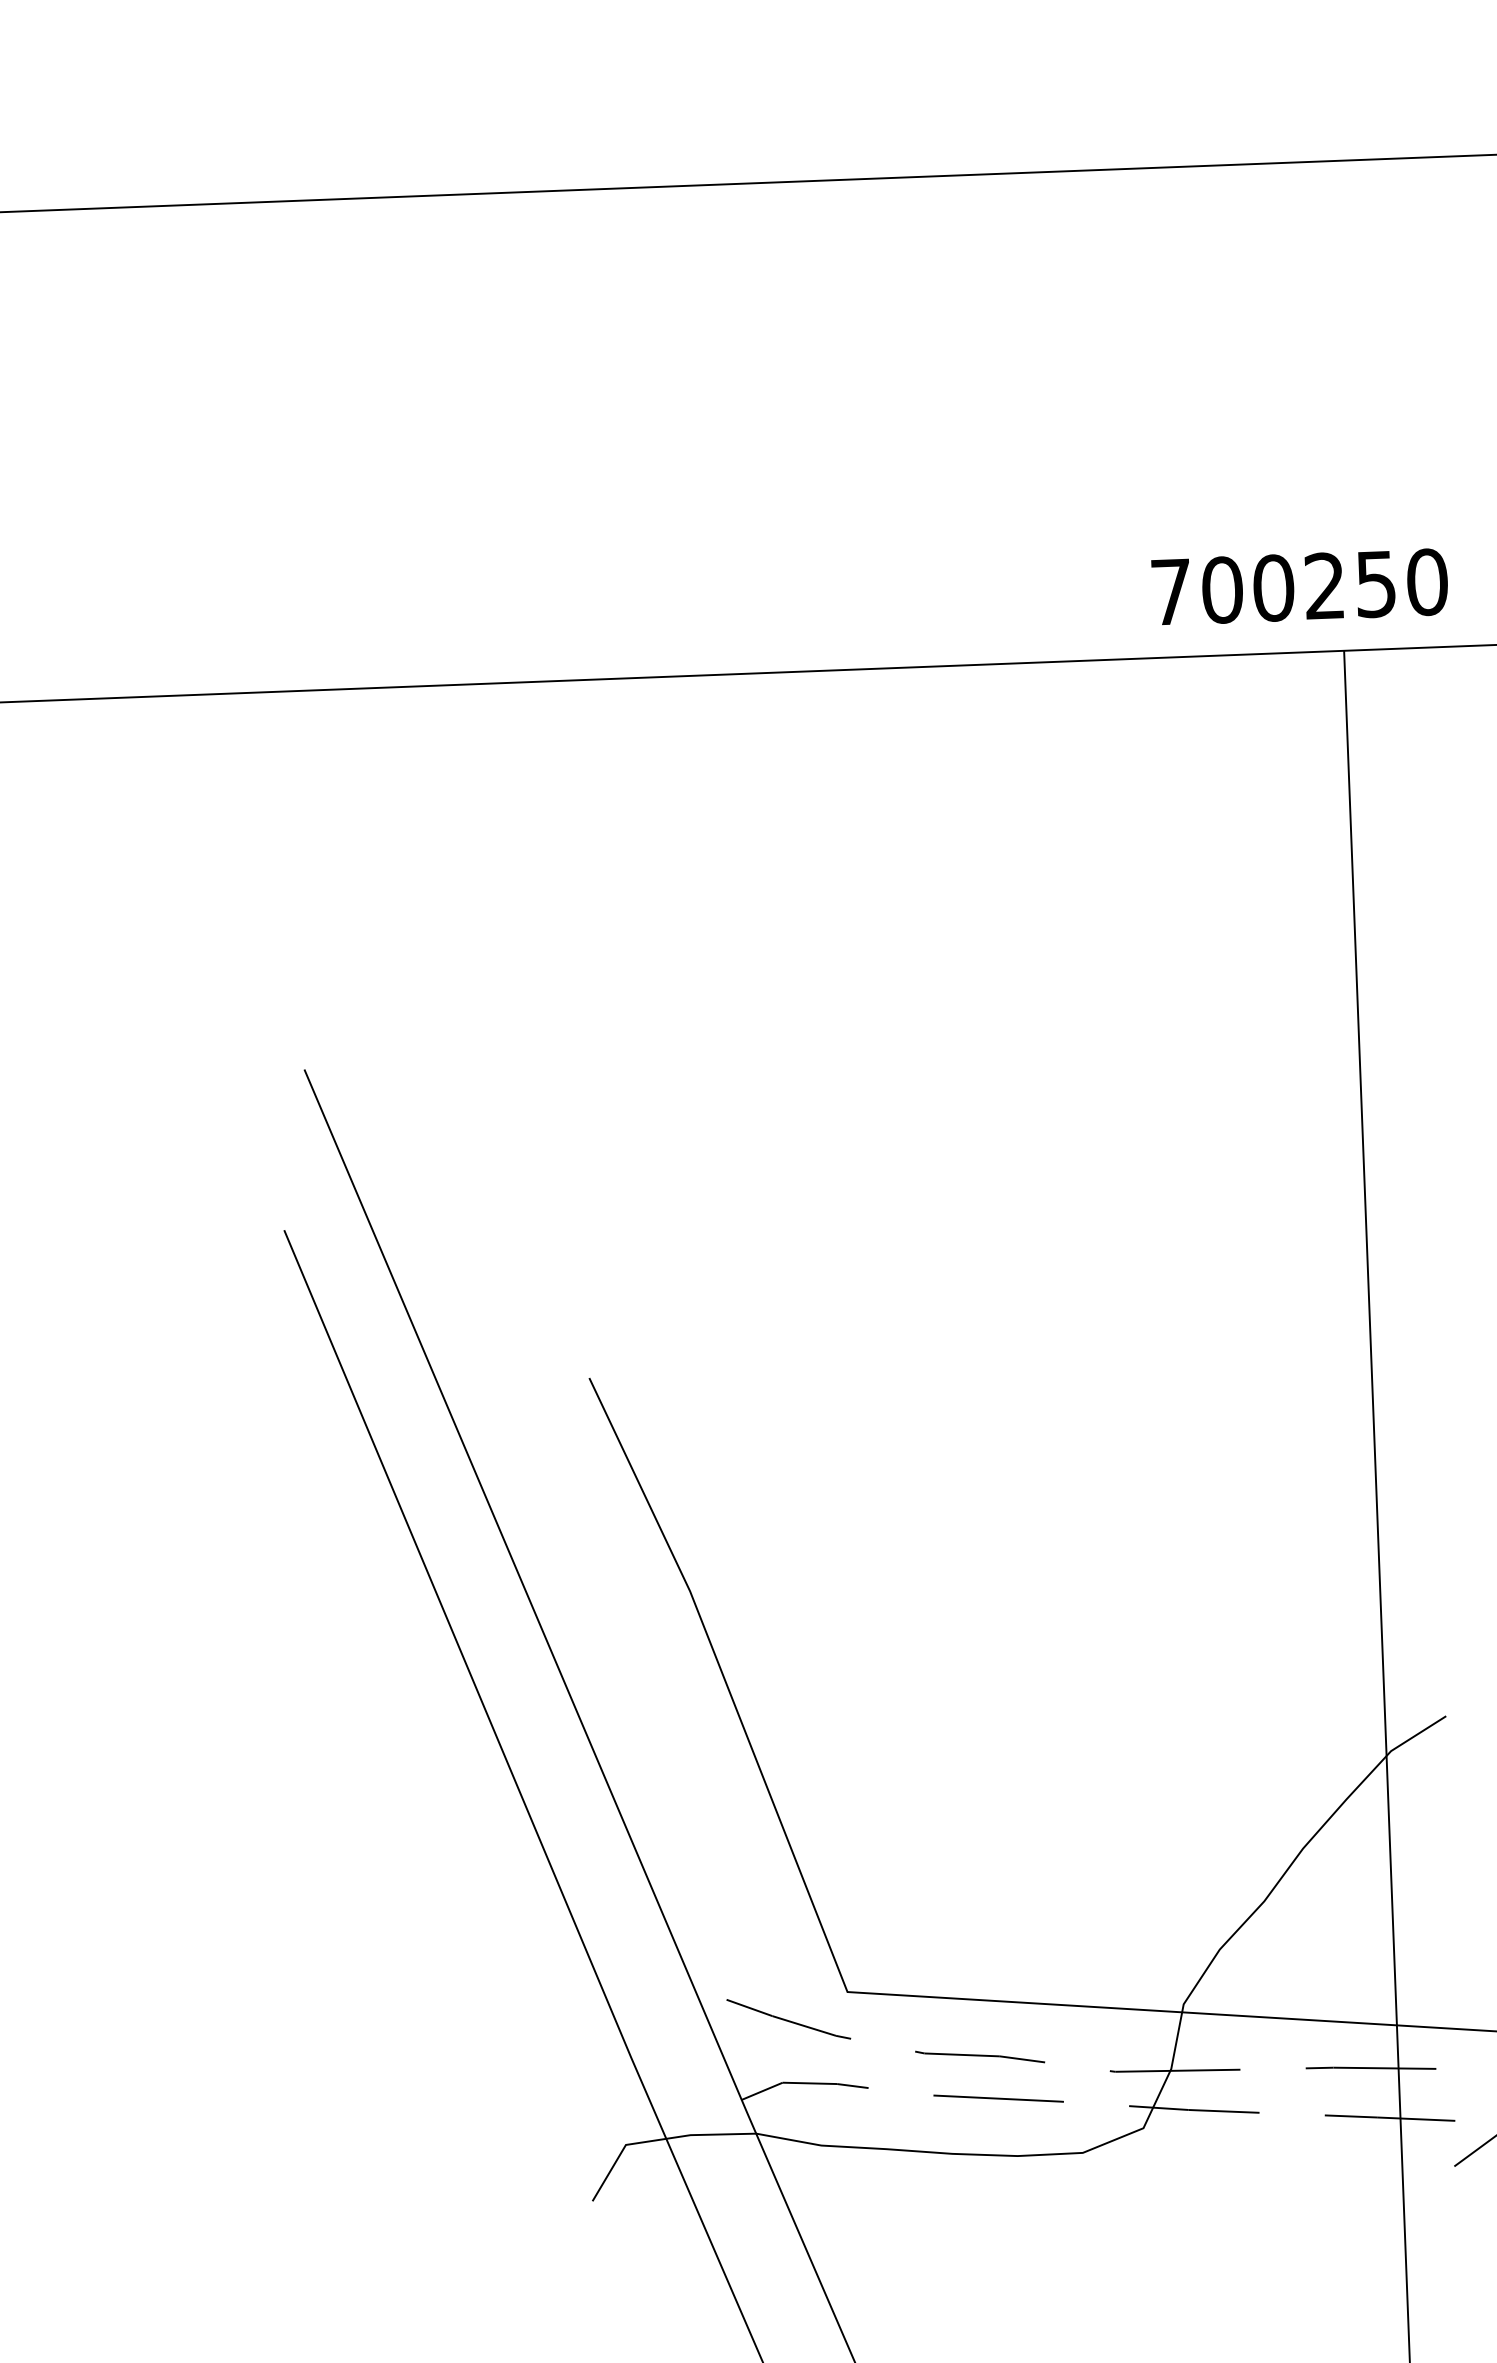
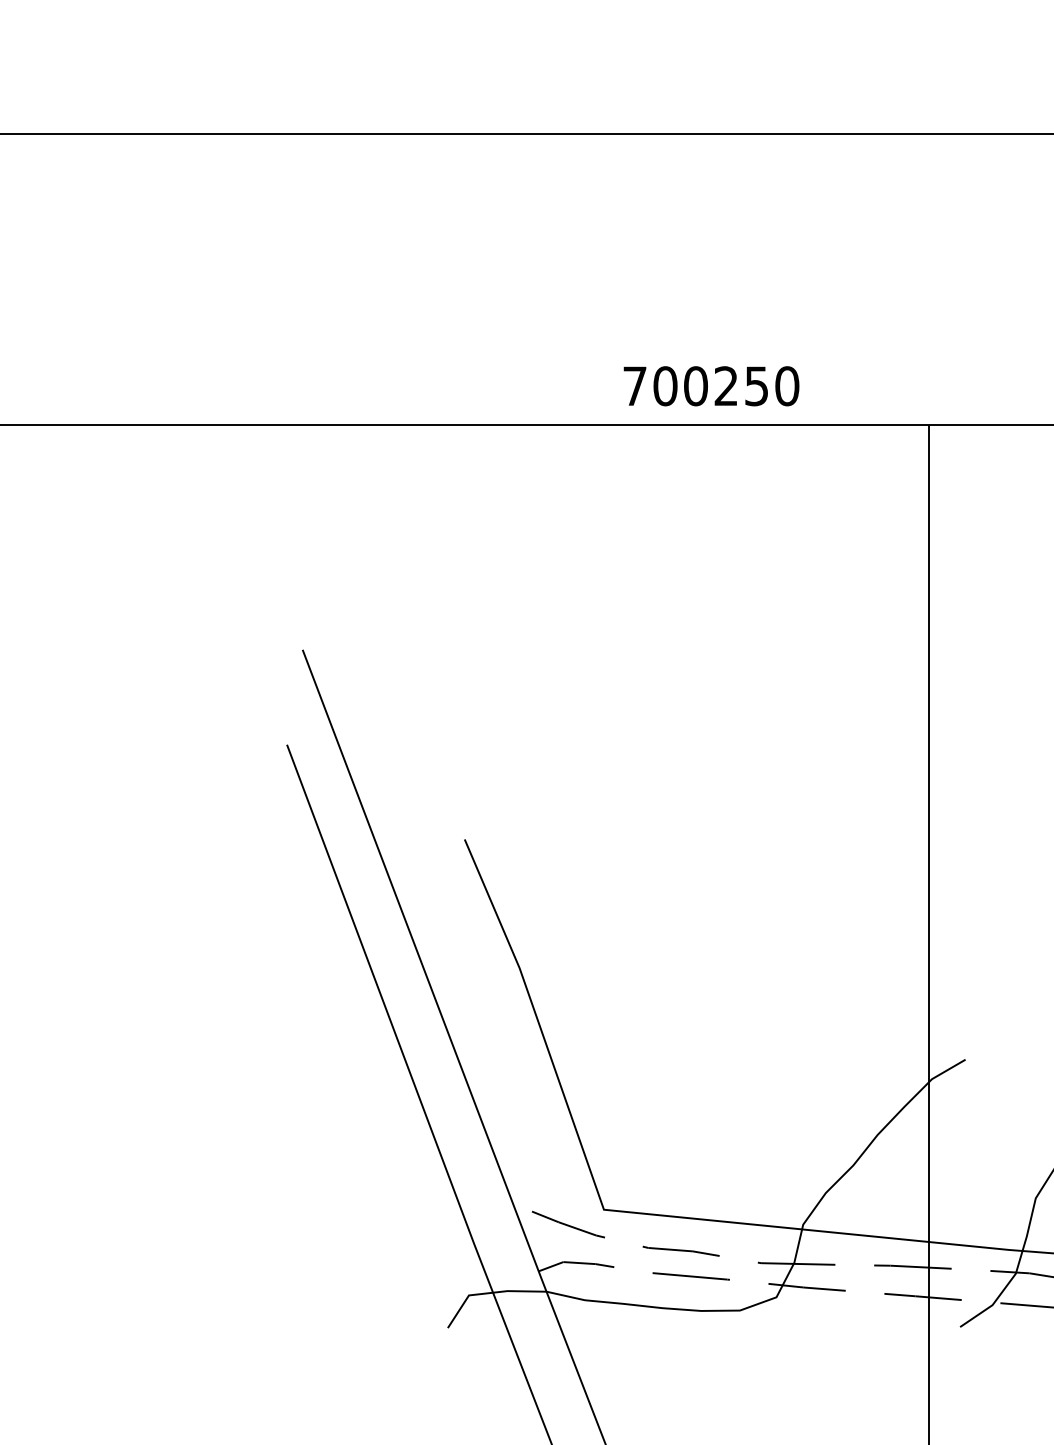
text: (1299, 587) -> (711, 386), moved

